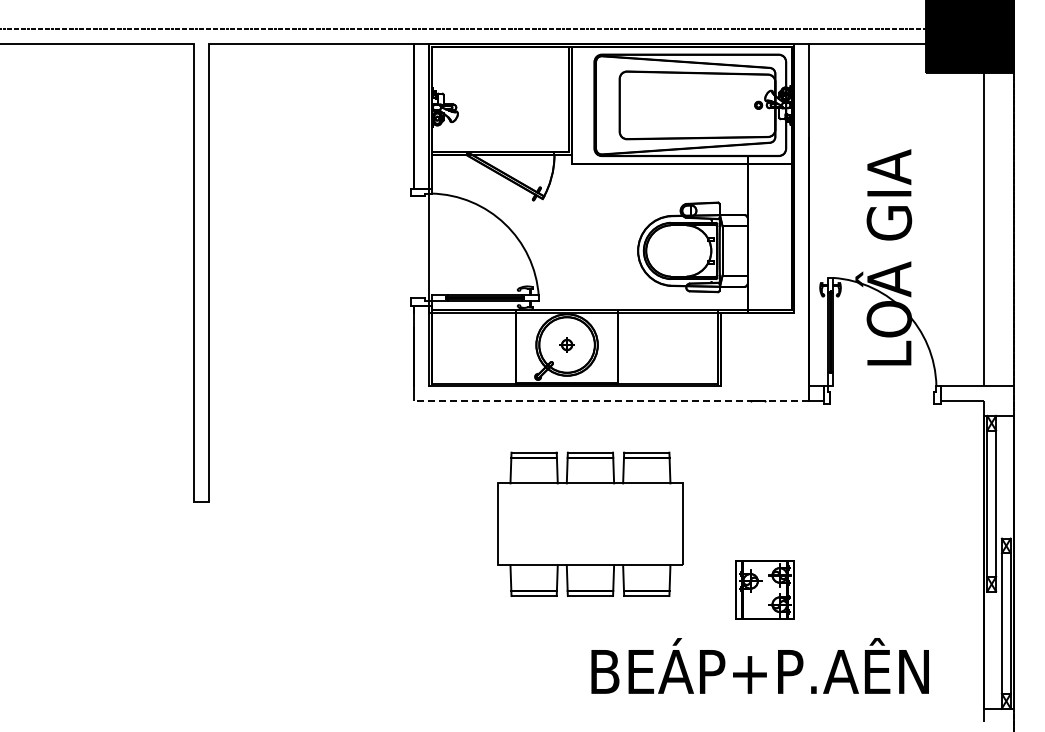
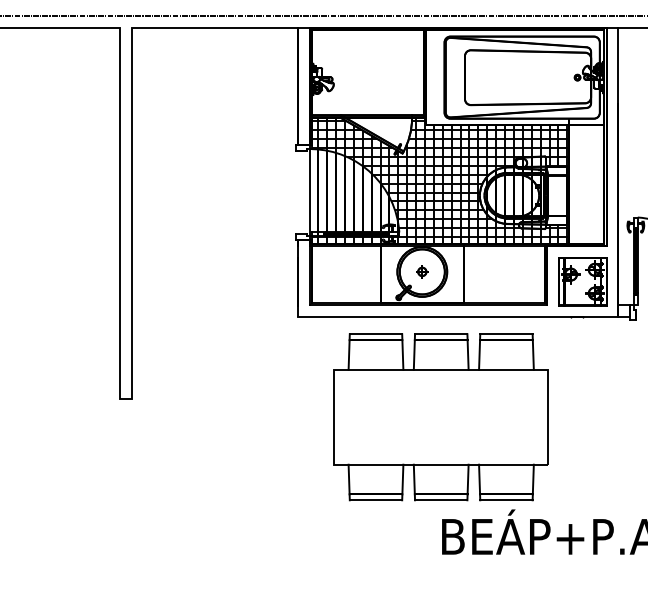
hatch: (589, 232) -> (440, 180), added
line: (611, 401) -> (458, 317), dashed -> solid
part: (590, 524) -> (441, 417), size x1.43
part: (764, 589) -> (582, 281), moved

